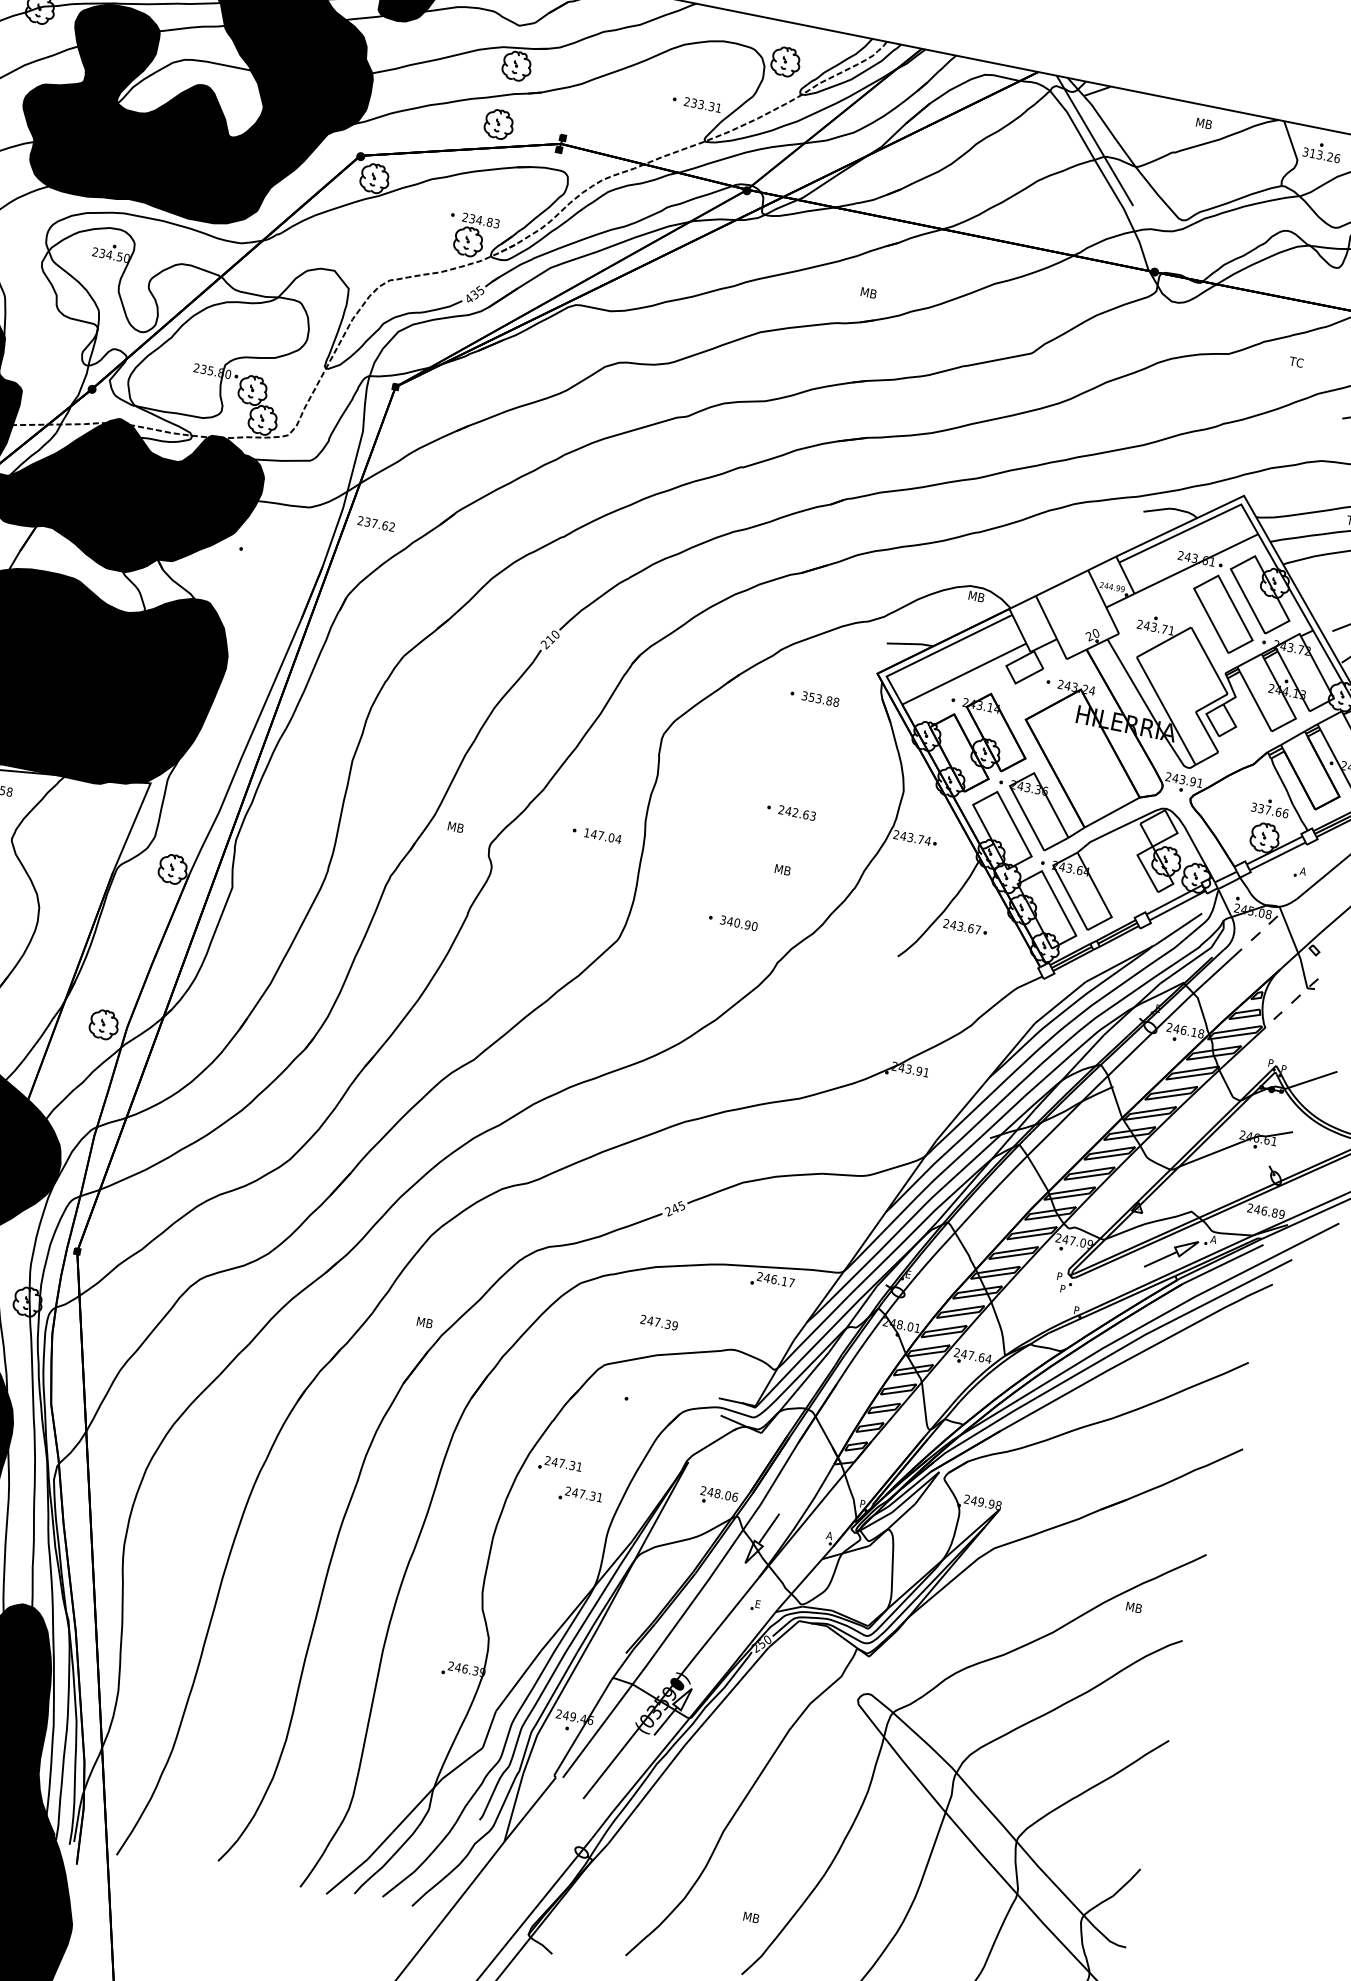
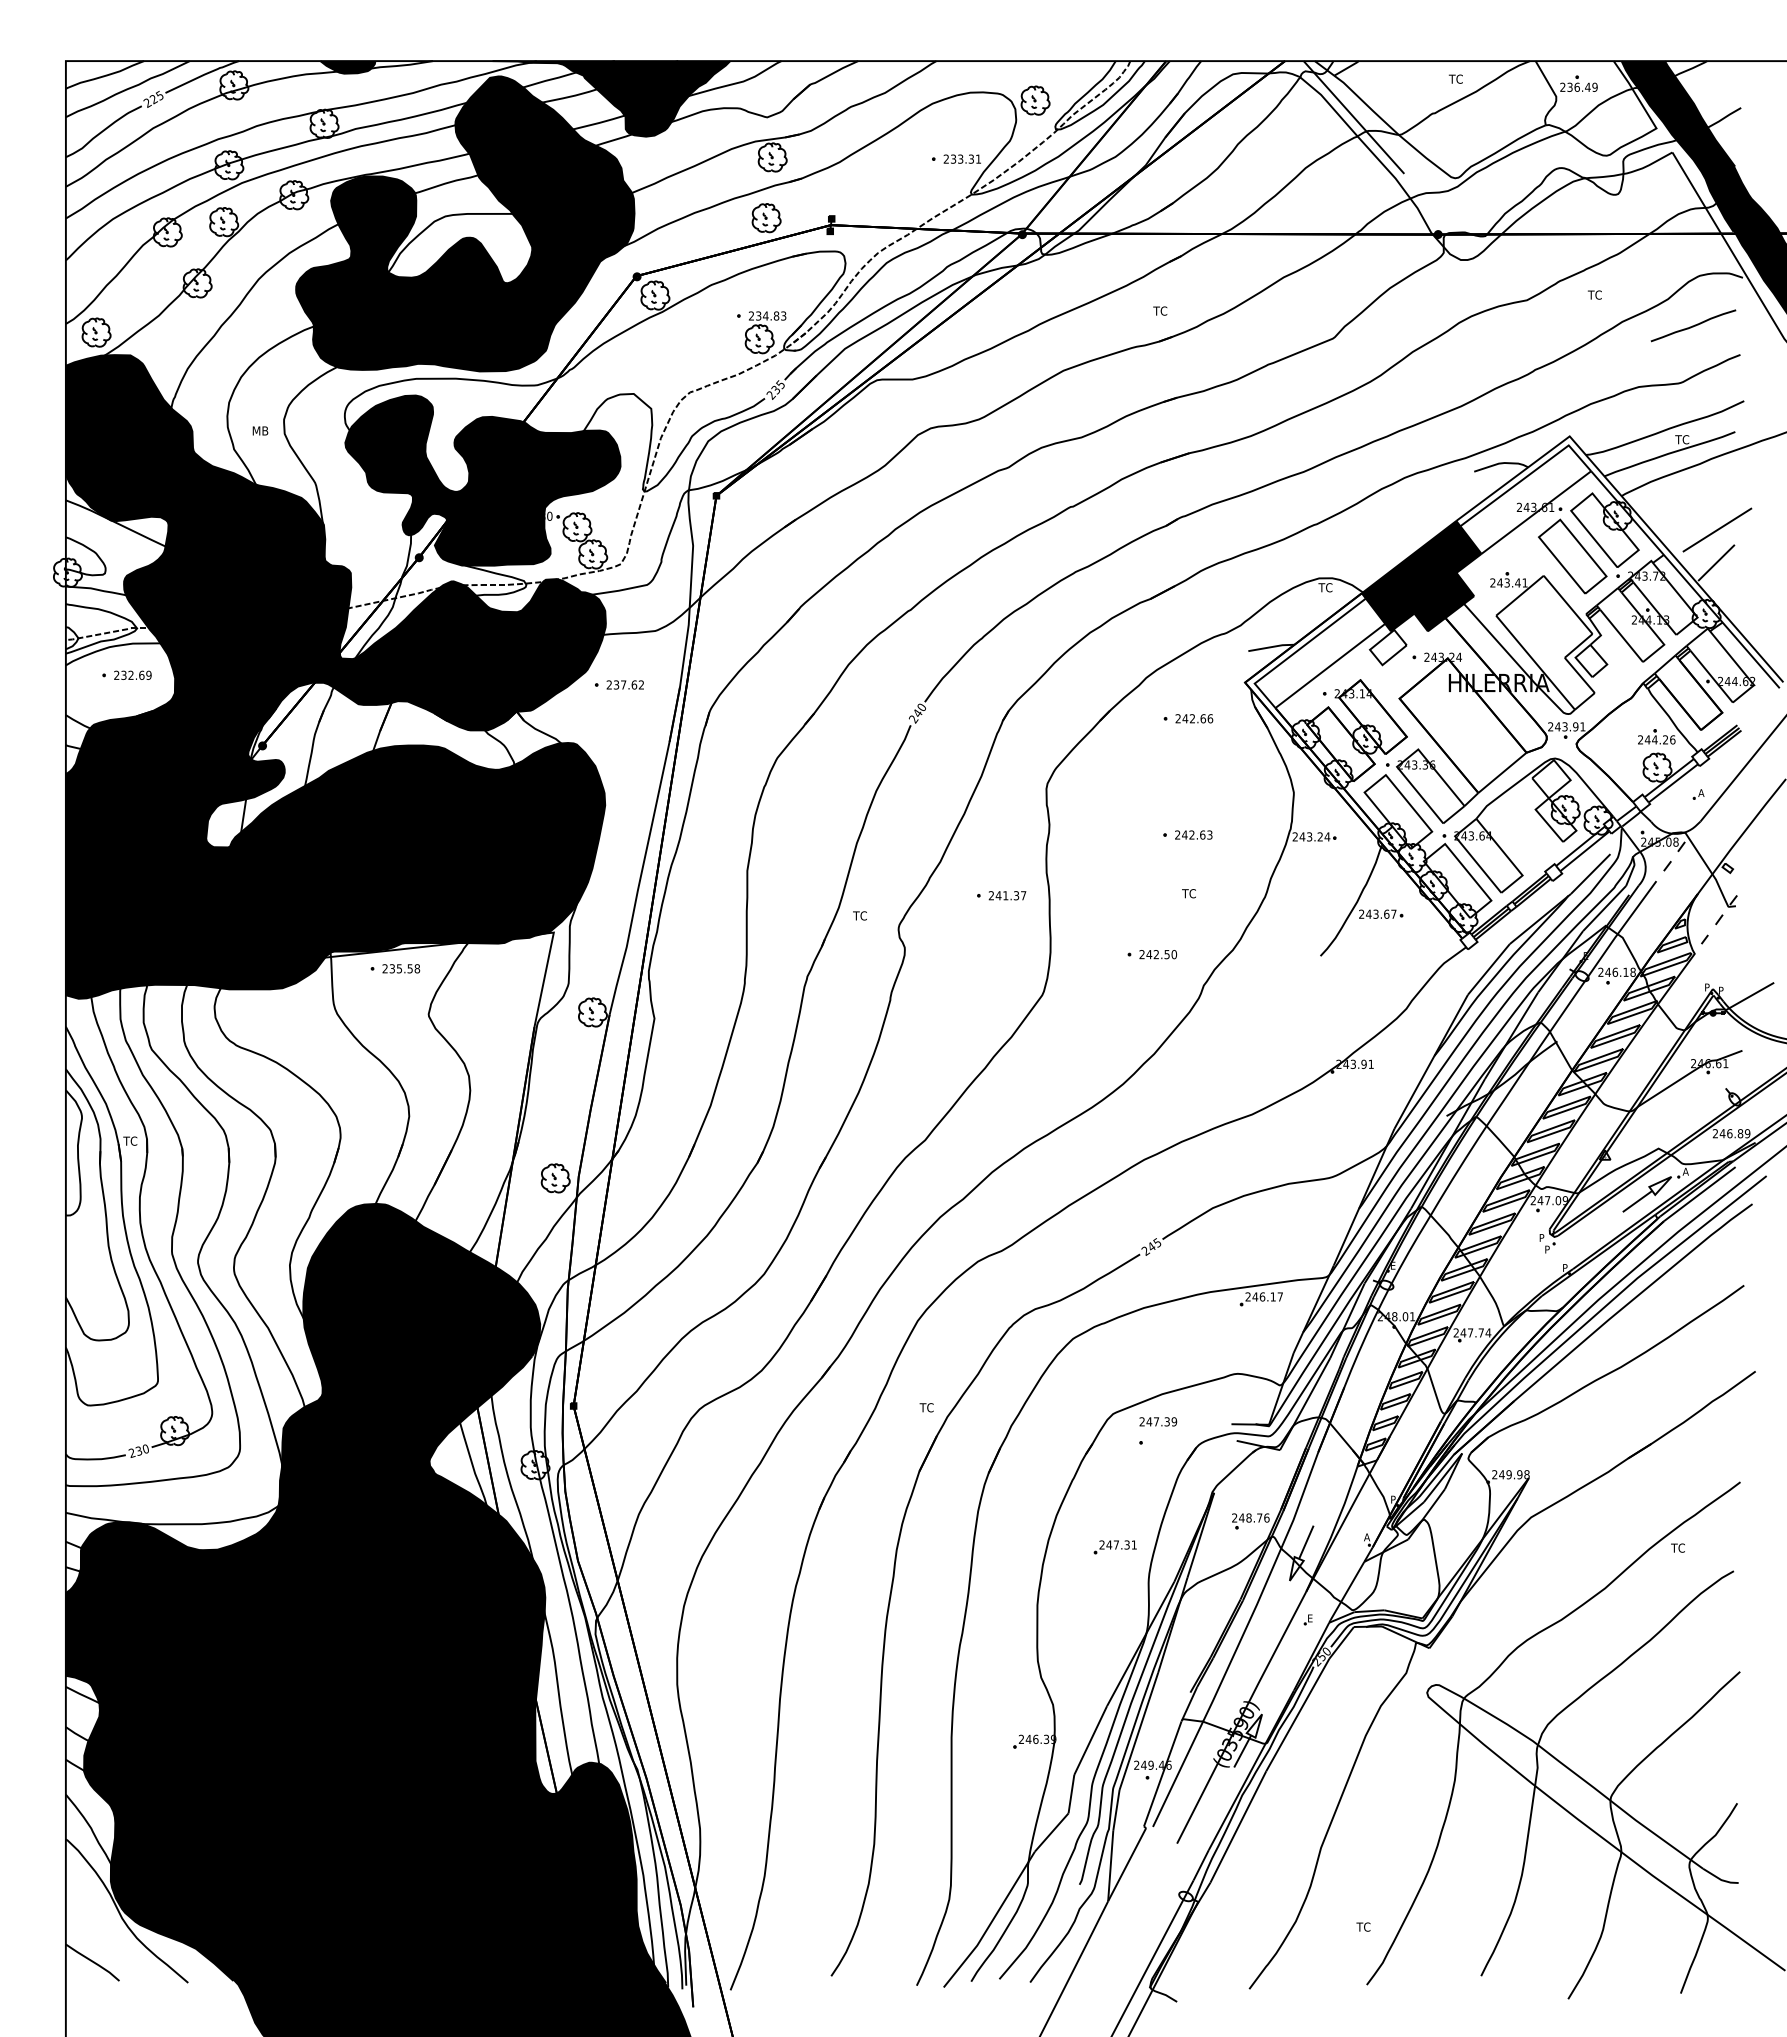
text: (1203, 122) -> (1456, 78), MB -> TC
text: (1321, 154) -> (1578, 86), 313.26 -> 236.49
text: (868, 292) -> (1161, 310), MB -> TC
text: (468, 299) -> (770, 395), 435 -> 235
fill: (169, 326) -> (482, 480), added
text: (375, 523) -> (624, 684), moved
text: (975, 596) -> (1326, 587), MB -> TC
fill: (1071, 603) -> (1421, 575), added
text: (1164, 628) -> (1517, 582), 243.71 -> 243.41
text: (550, 639) -> (917, 713), 210 -> 240
text: (820, 698) -> (1194, 718), 353.88 -> 242.66
text: (1266, 809) -> (1653, 739), 337.66 -> 244.26
text: (455, 826) -> (861, 915), MB -> TC
text: (602, 835) -> (1007, 895), 147.04 -> 241.37
text: (920, 839) -> (1319, 836), 243.74 -> 243.24
text: (782, 869) -> (1190, 893), MB -> TC
text: (735, 922) -> (1154, 954), 340.90 -> 242.50
text: (423, 1322) -> (927, 1407), MB -> TC
text: (659, 1322) -> (1158, 1421), moved
text: (981, 1357) -> (1481, 1332), 247.64 -> 247.74
part: (559, 1465) -> (1088, 1521), removed
text: (727, 1495) -> (1259, 1517), 248.06 -> 248.76
text: (1133, 1606) -> (1679, 1547), MB -> TC
text: (750, 1916) -> (1364, 1926), MB -> TC

